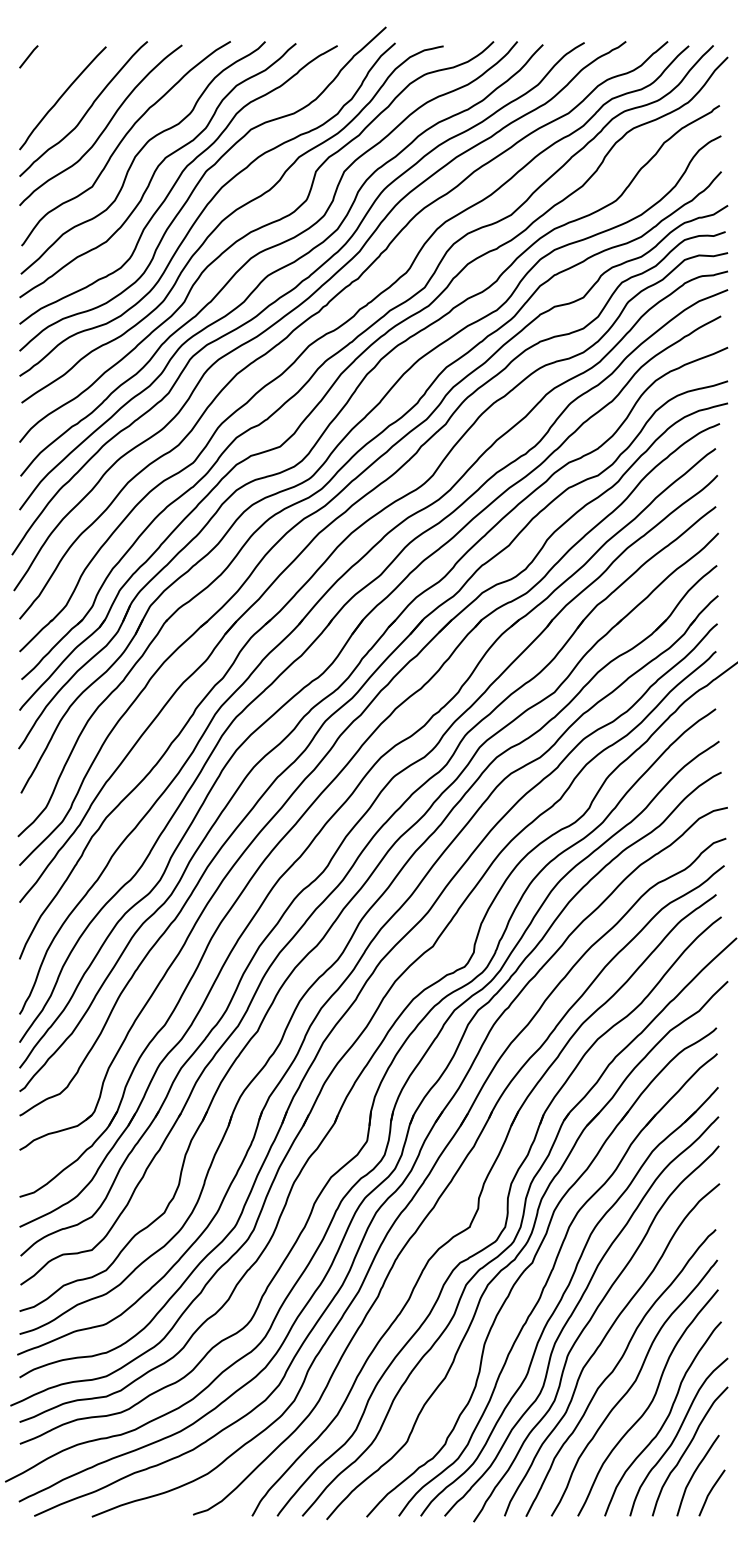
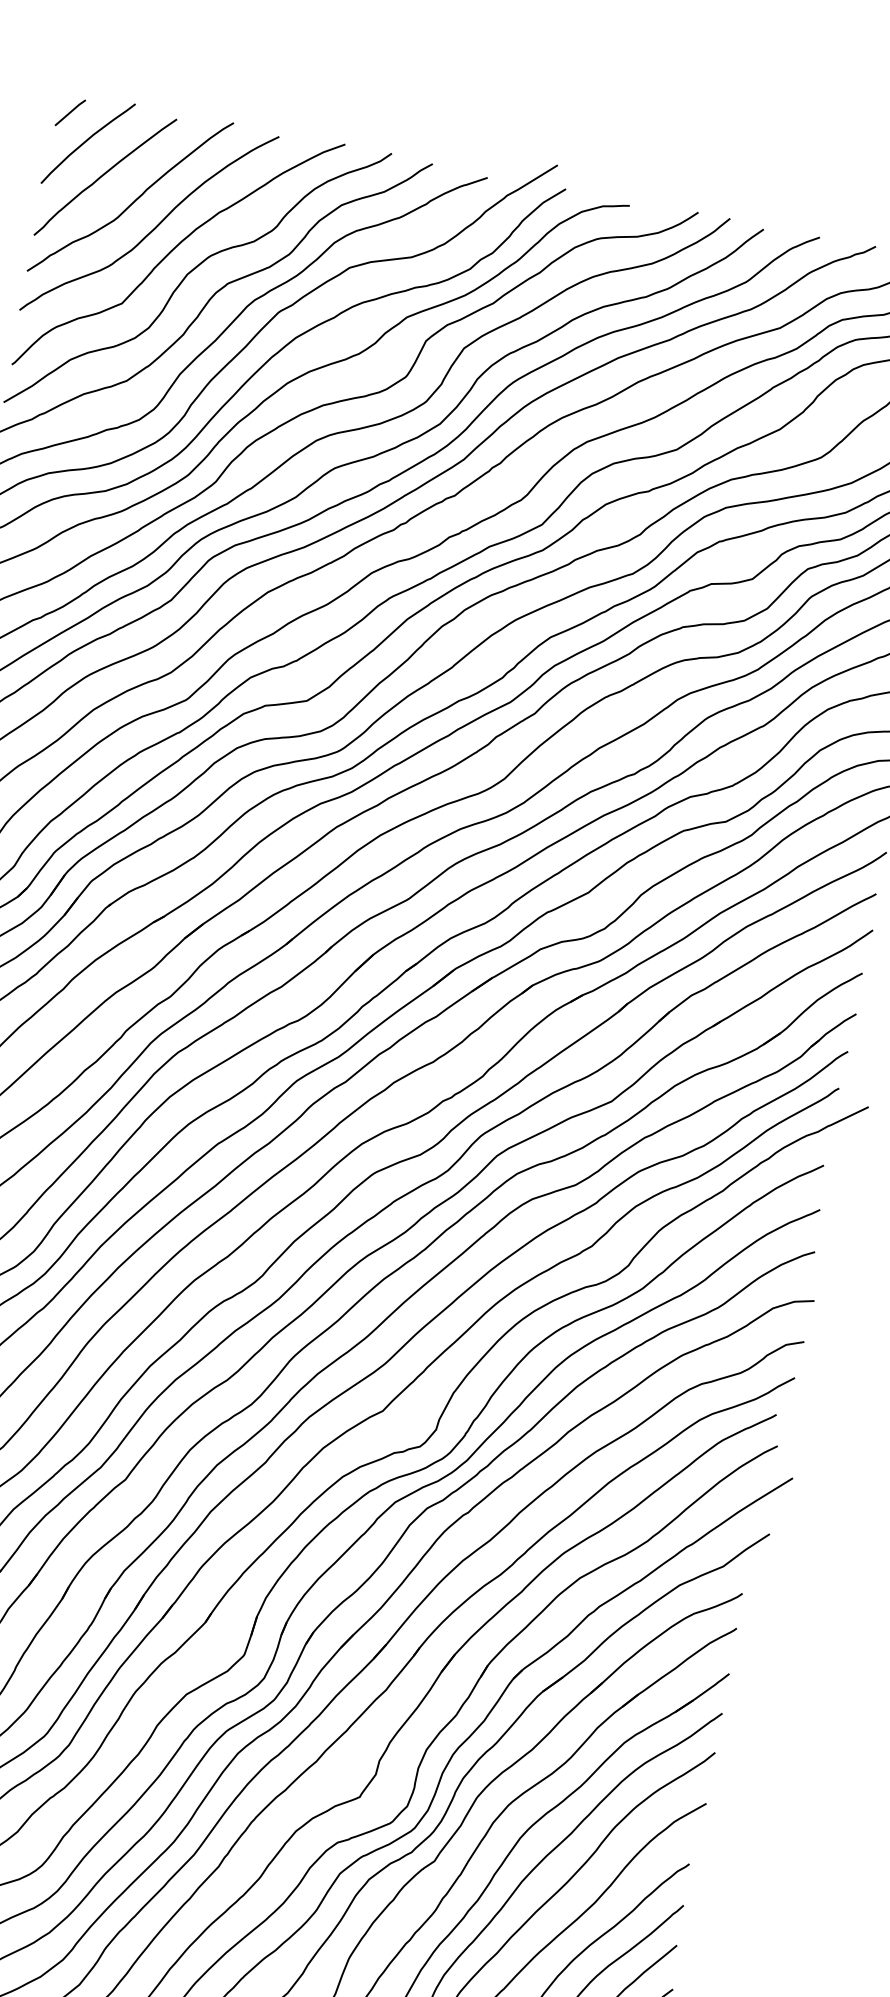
curve: (44, 76) -> (86, 143), added

